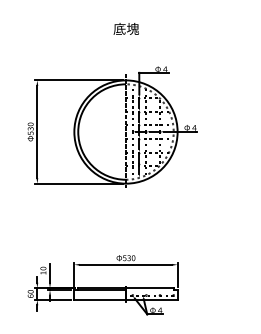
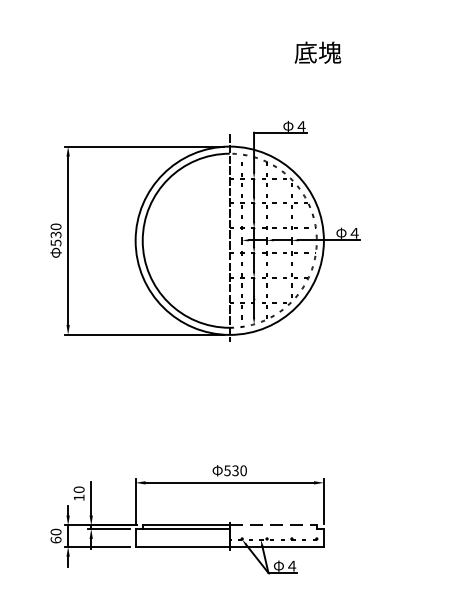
text: (125, 28) -> (316, 51), moved
line: (149, 288) -> (272, 526), solid -> dashed

